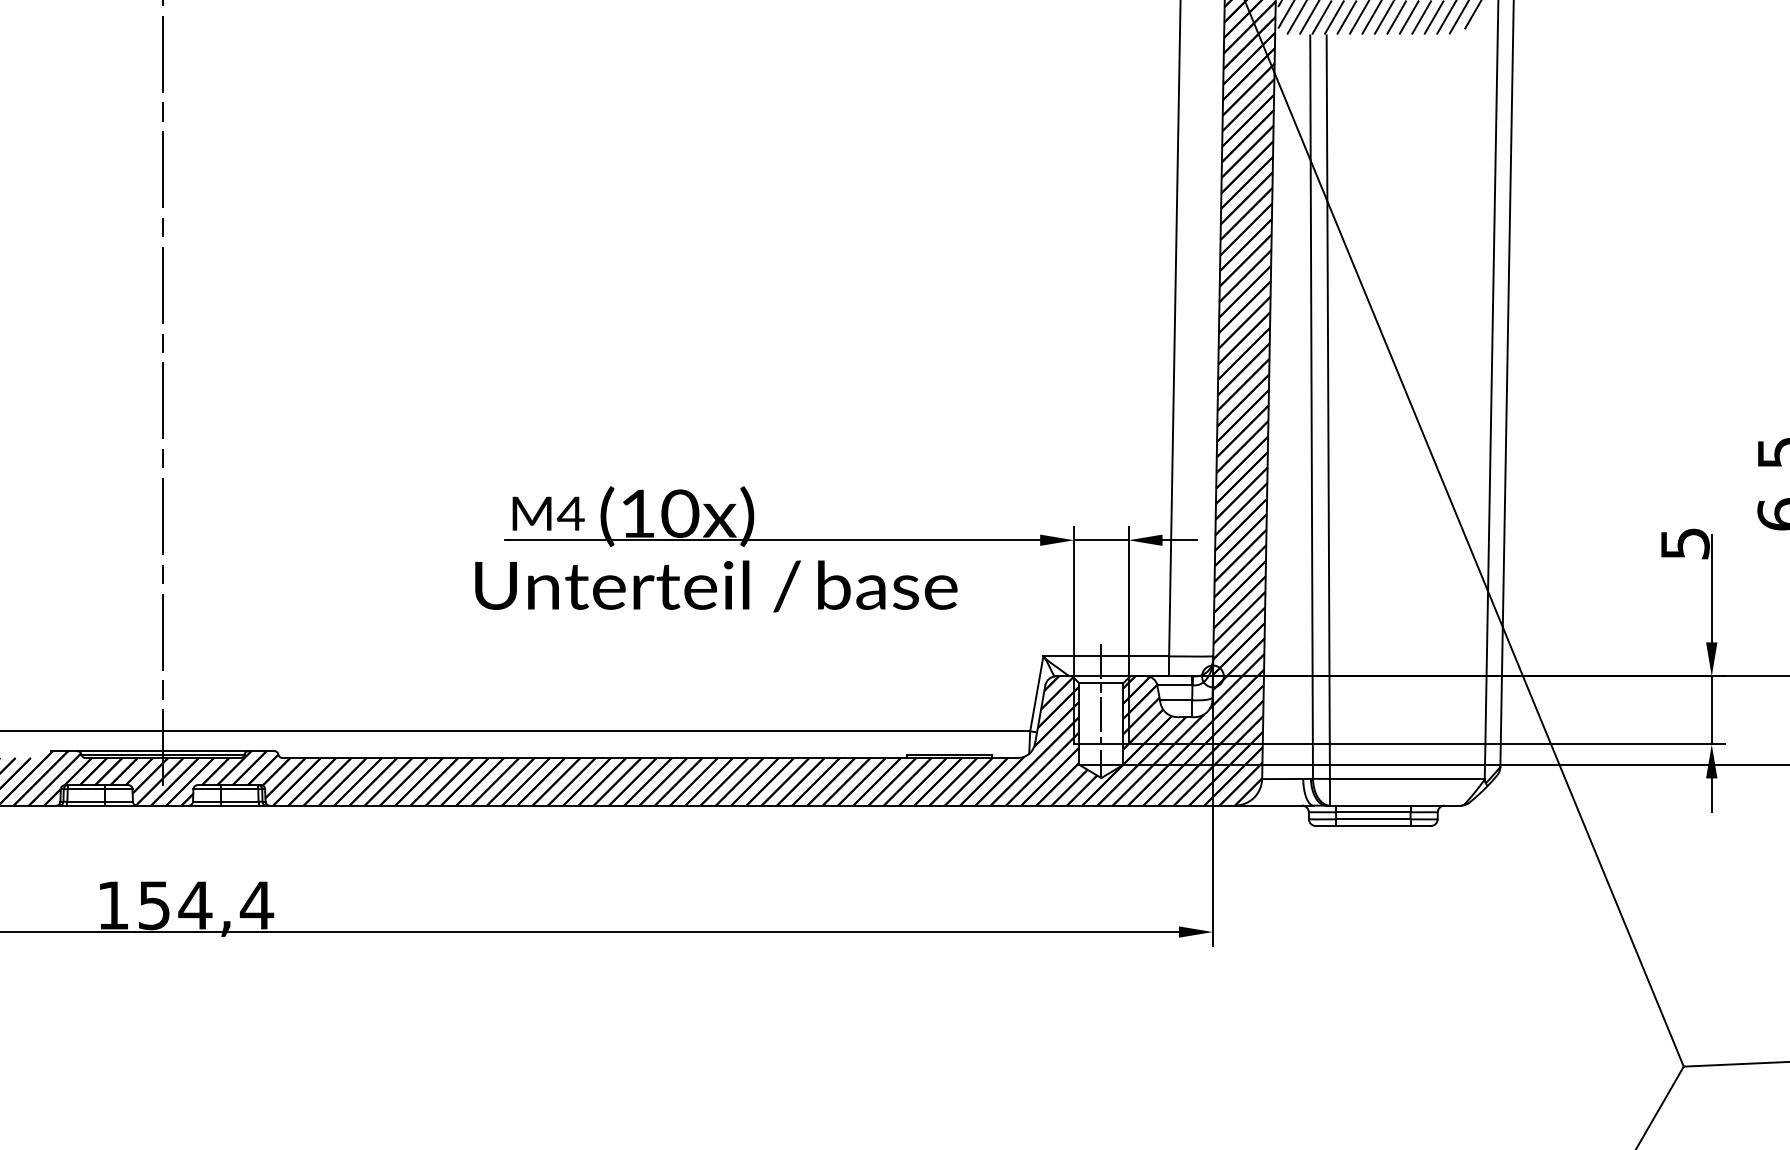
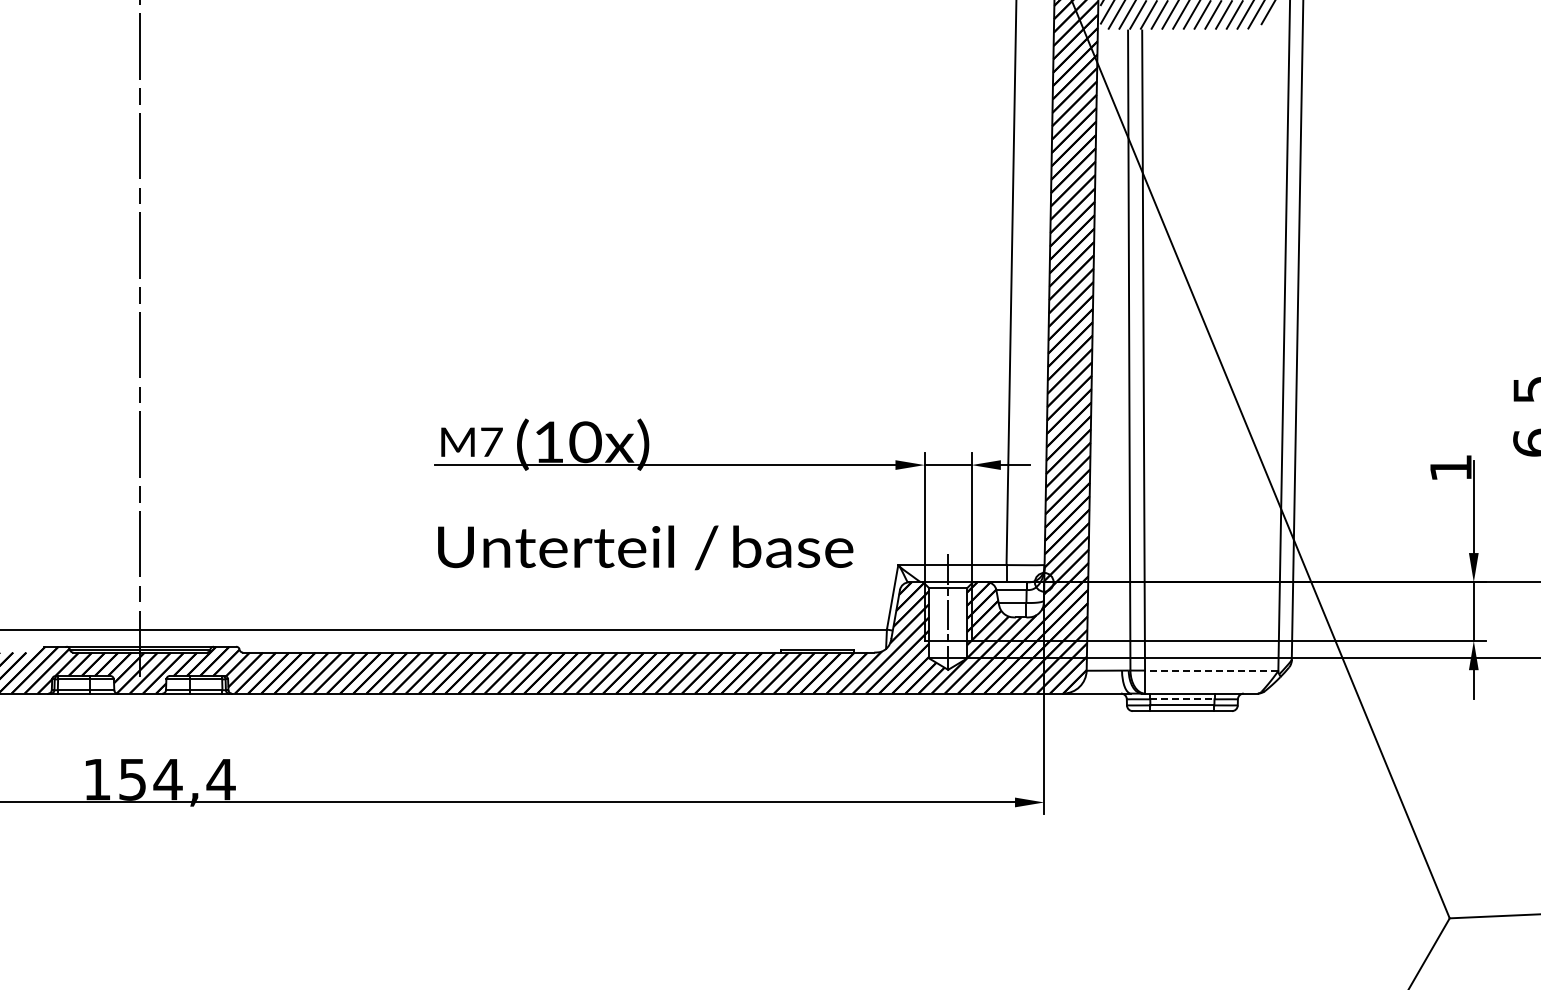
text: (570, 512) -> (491, 441), M4 -> M7
text: (1685, 544) -> (1451, 468), 5 -> 1
text: (716, 586) -> (645, 547), moved
line: (1407, 778) -> (1211, 670), solid -> dashed
line: (1373, 812) -> (1182, 699), solid -> dashed

